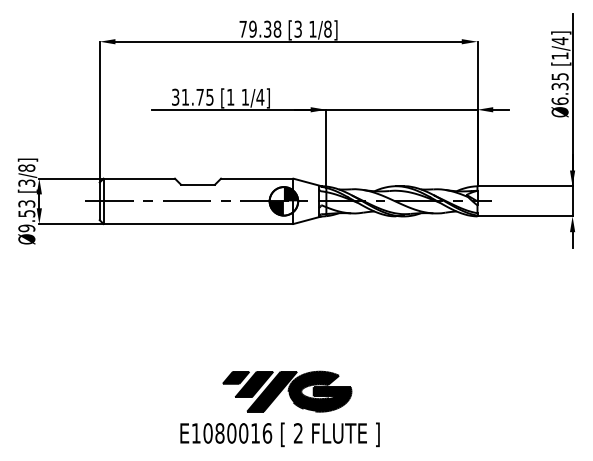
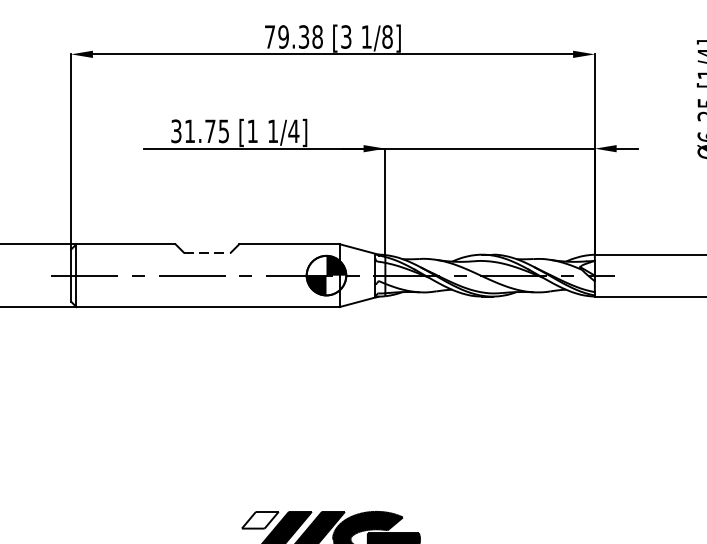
line: (198, 184) -> (208, 252), solid -> dashed
fill: (235, 377) -> (259, 519), removed

